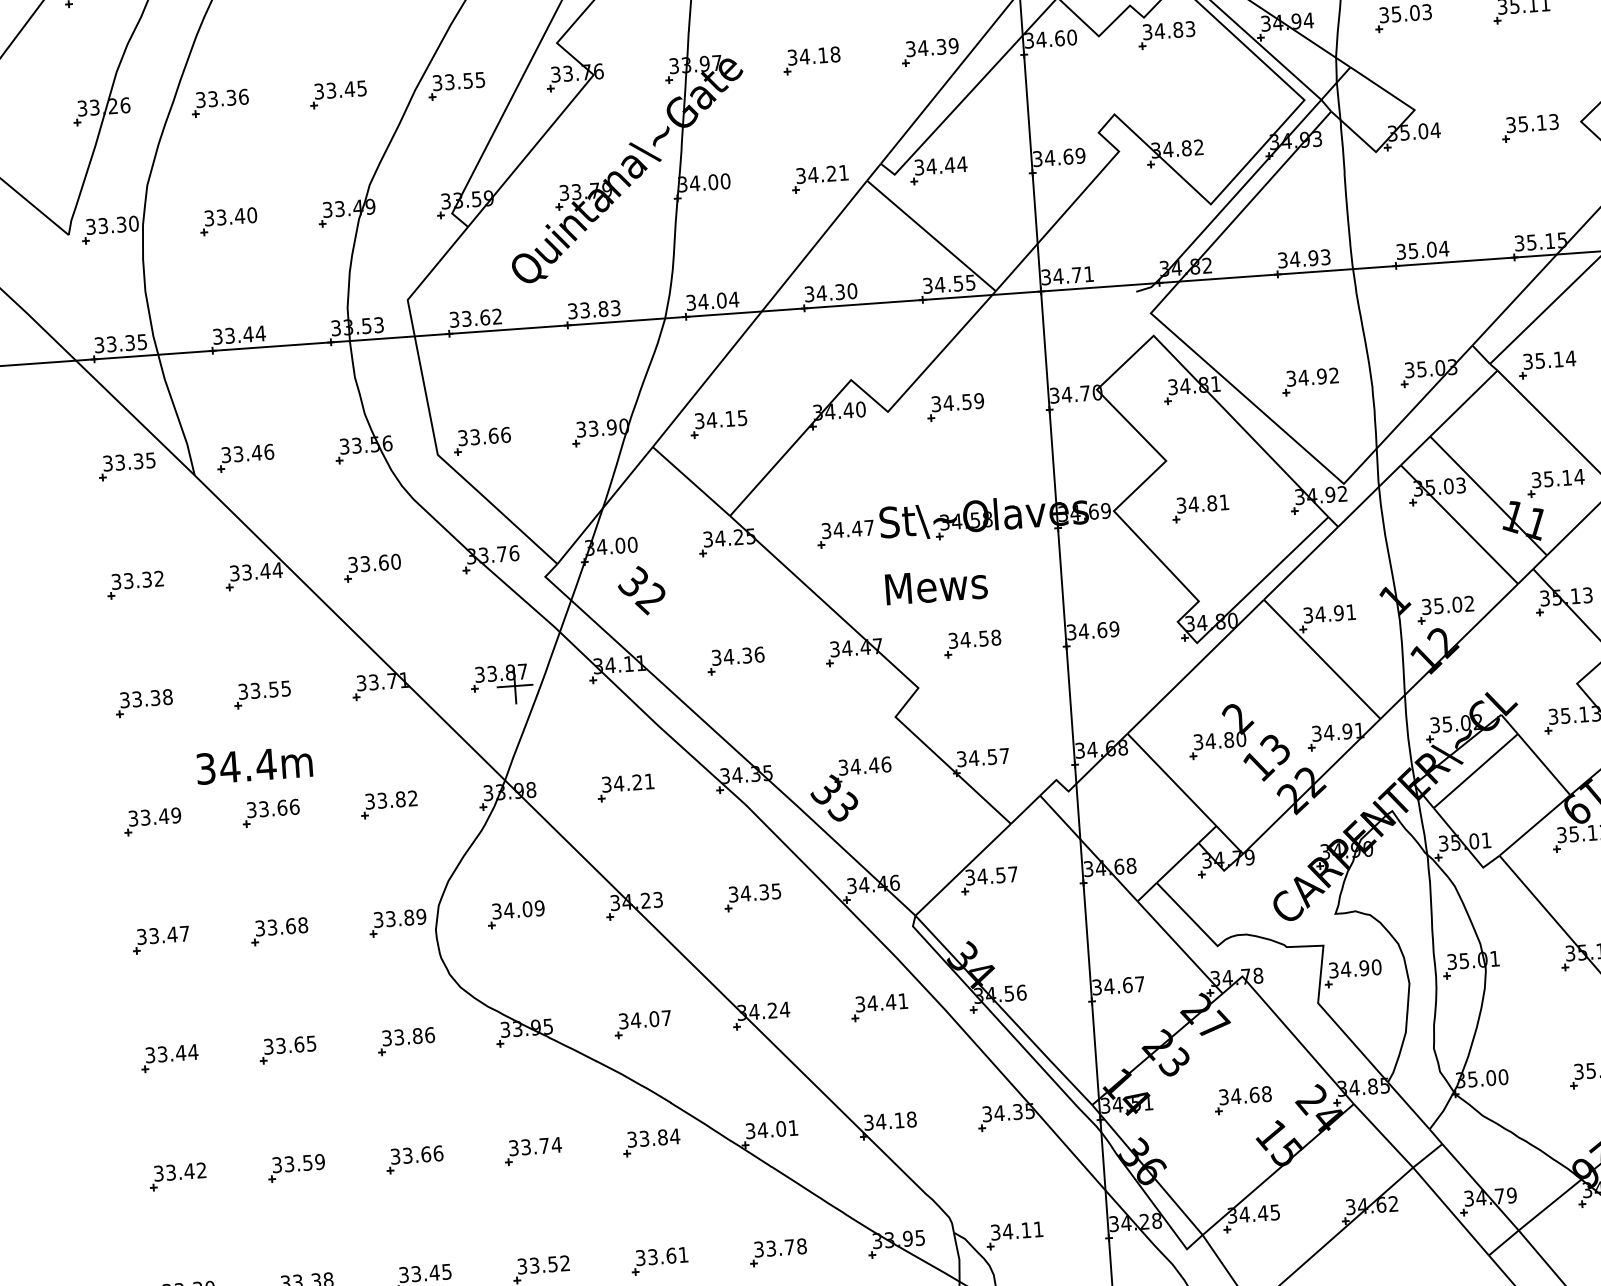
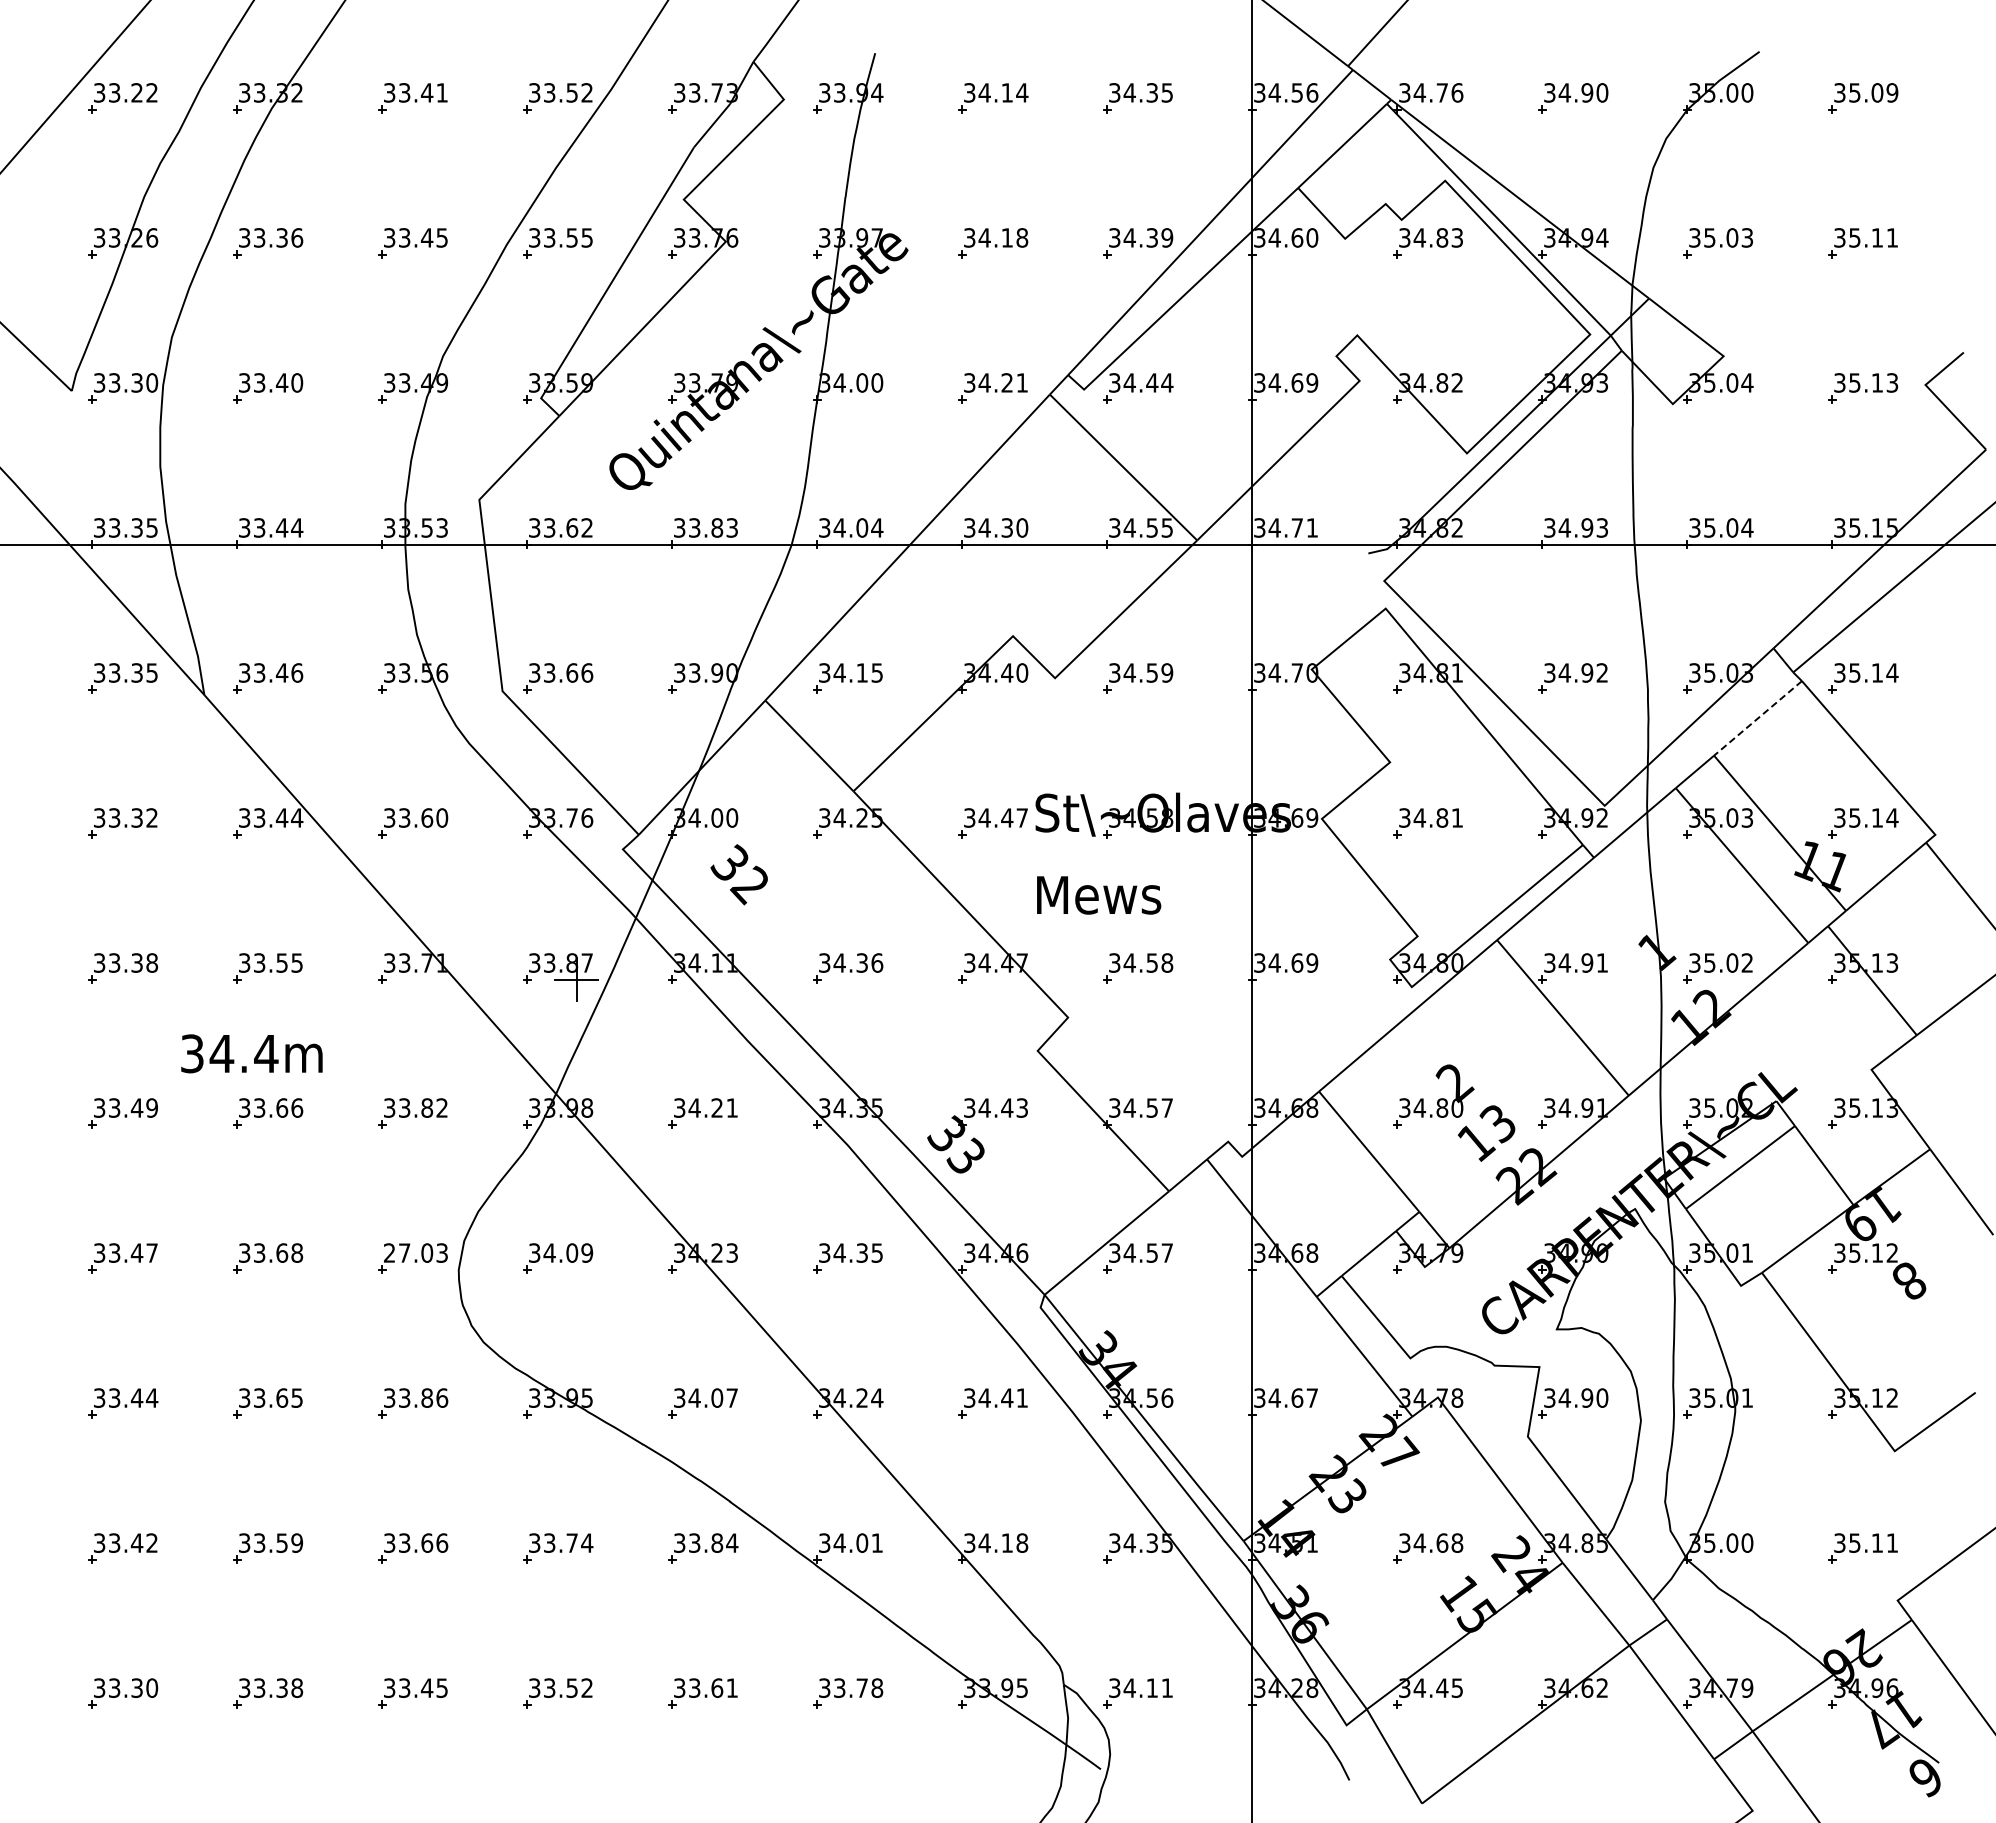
line: (1464, 403) -> (1758, 718), solid -> dashed
text: (886, 764) -> (1022, 1107), 34.46 -> 34.43
text: (400, 917) -> (416, 1252), 33.89 -> 27.03

